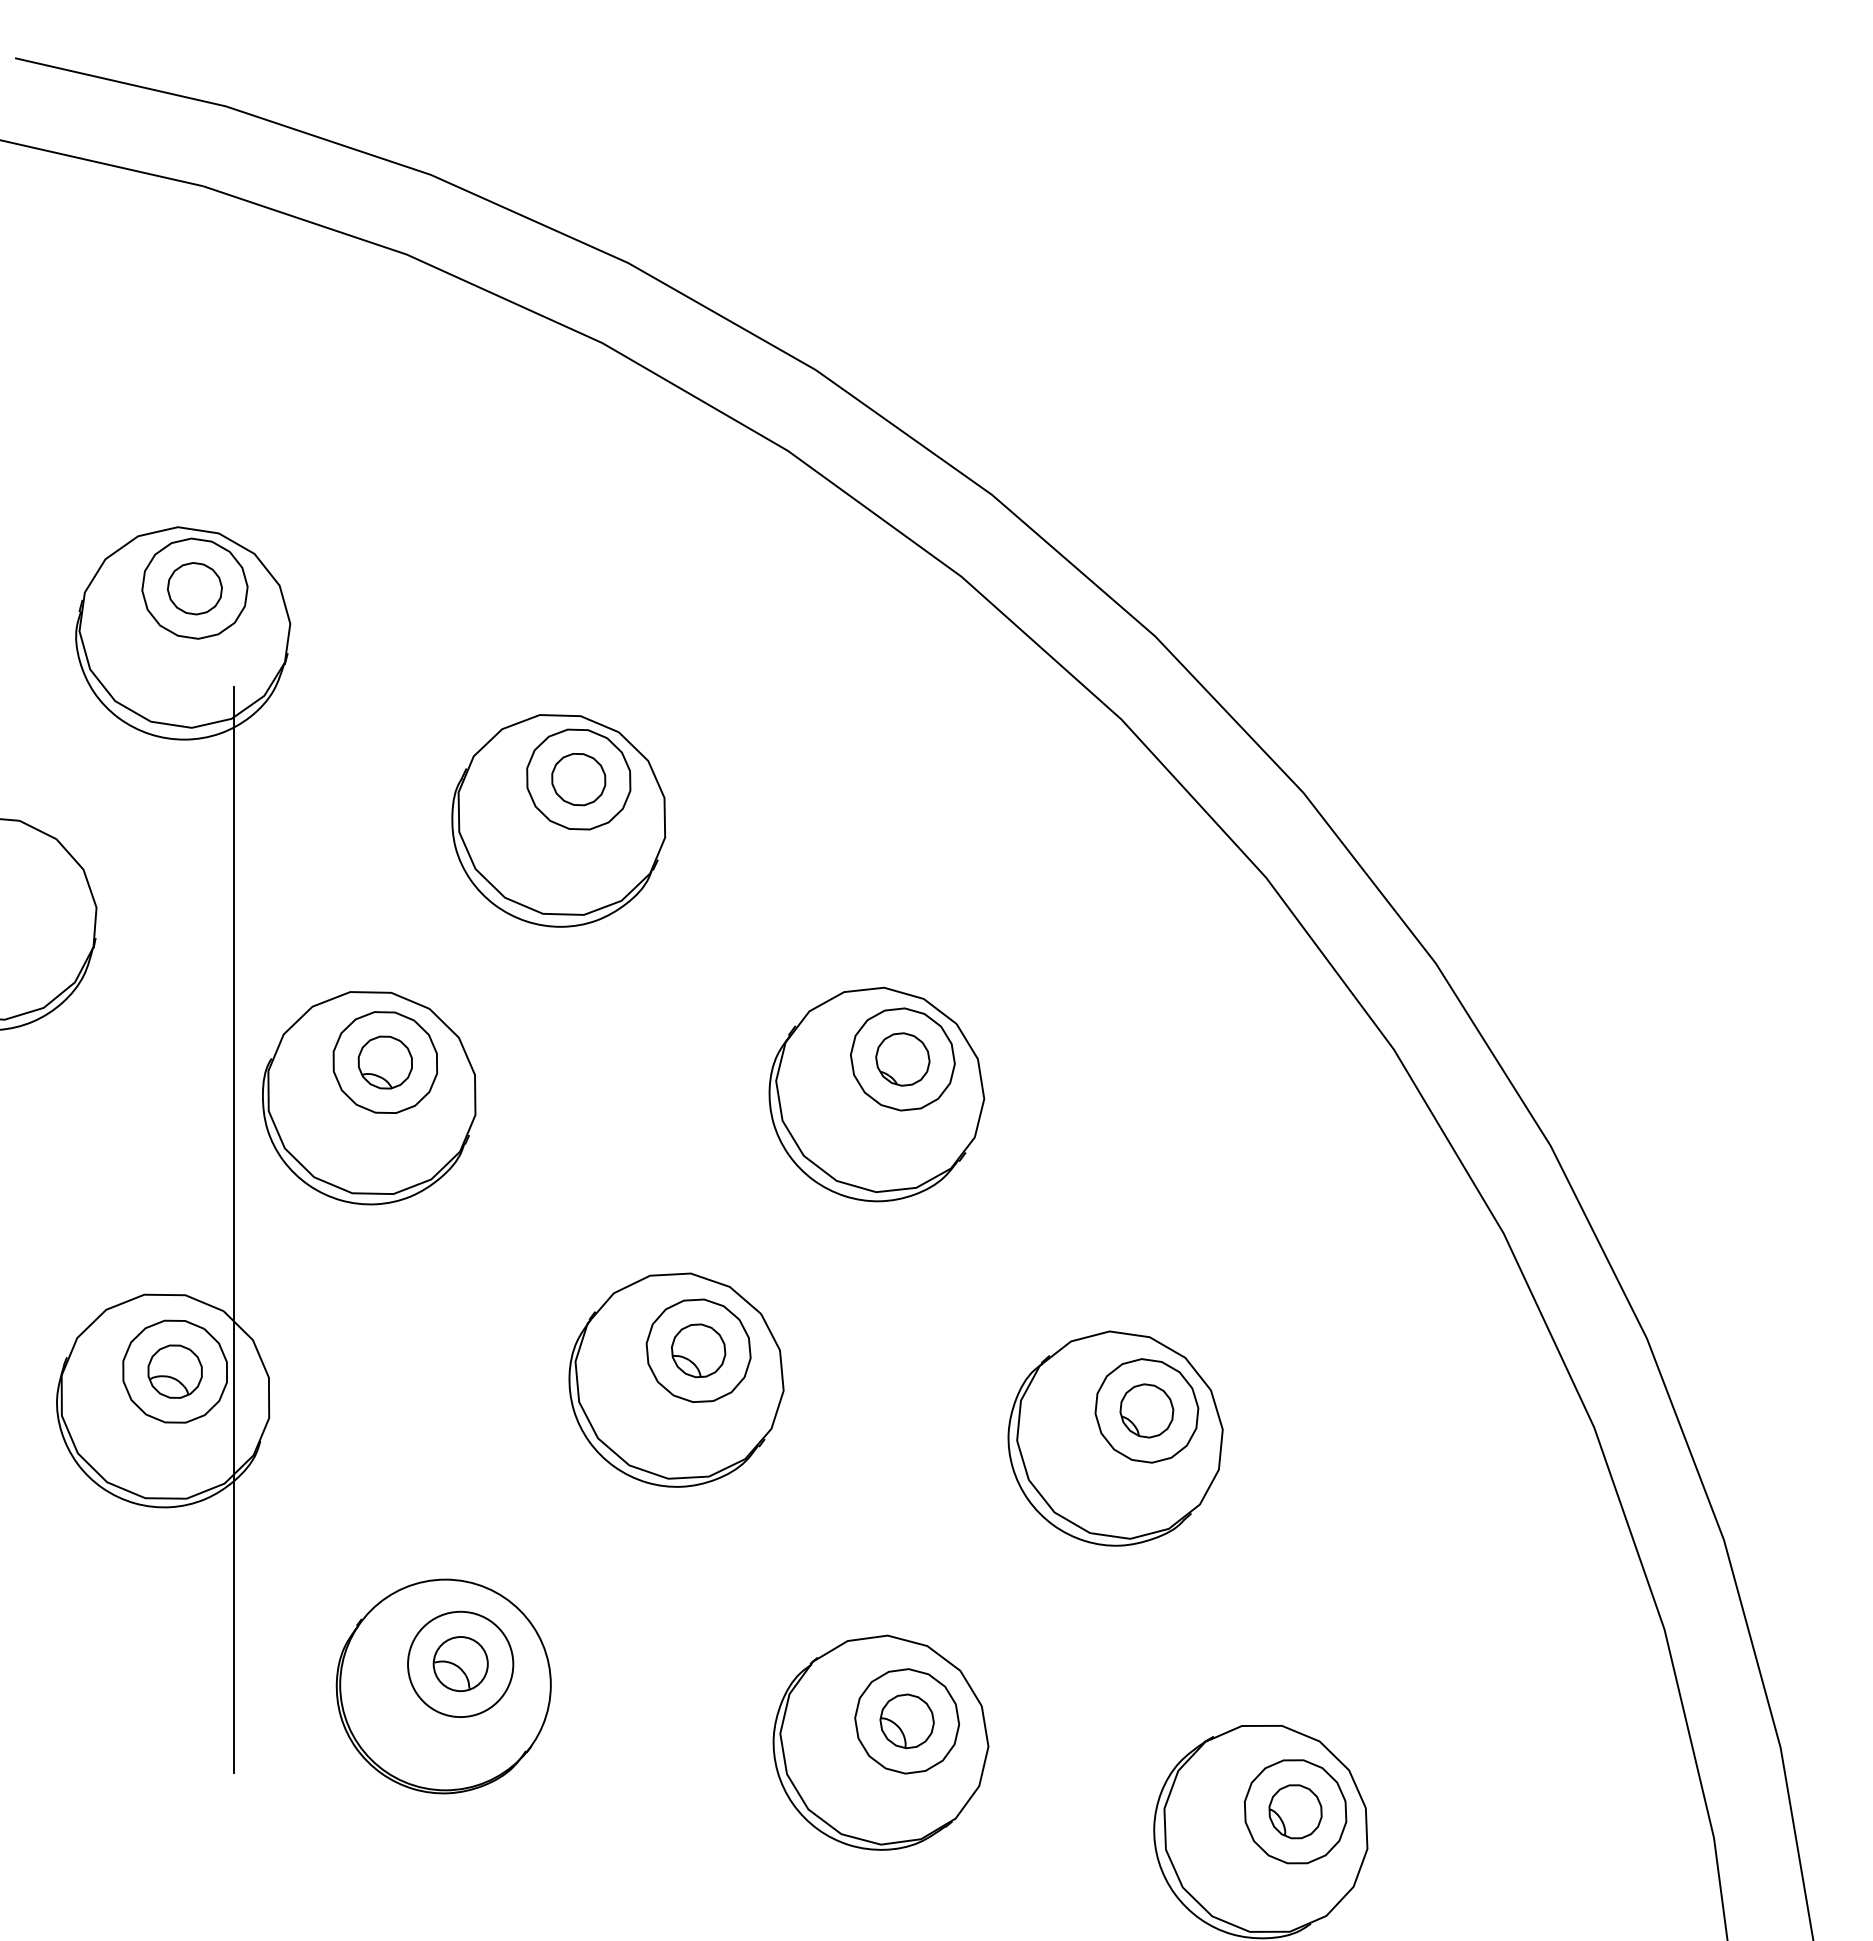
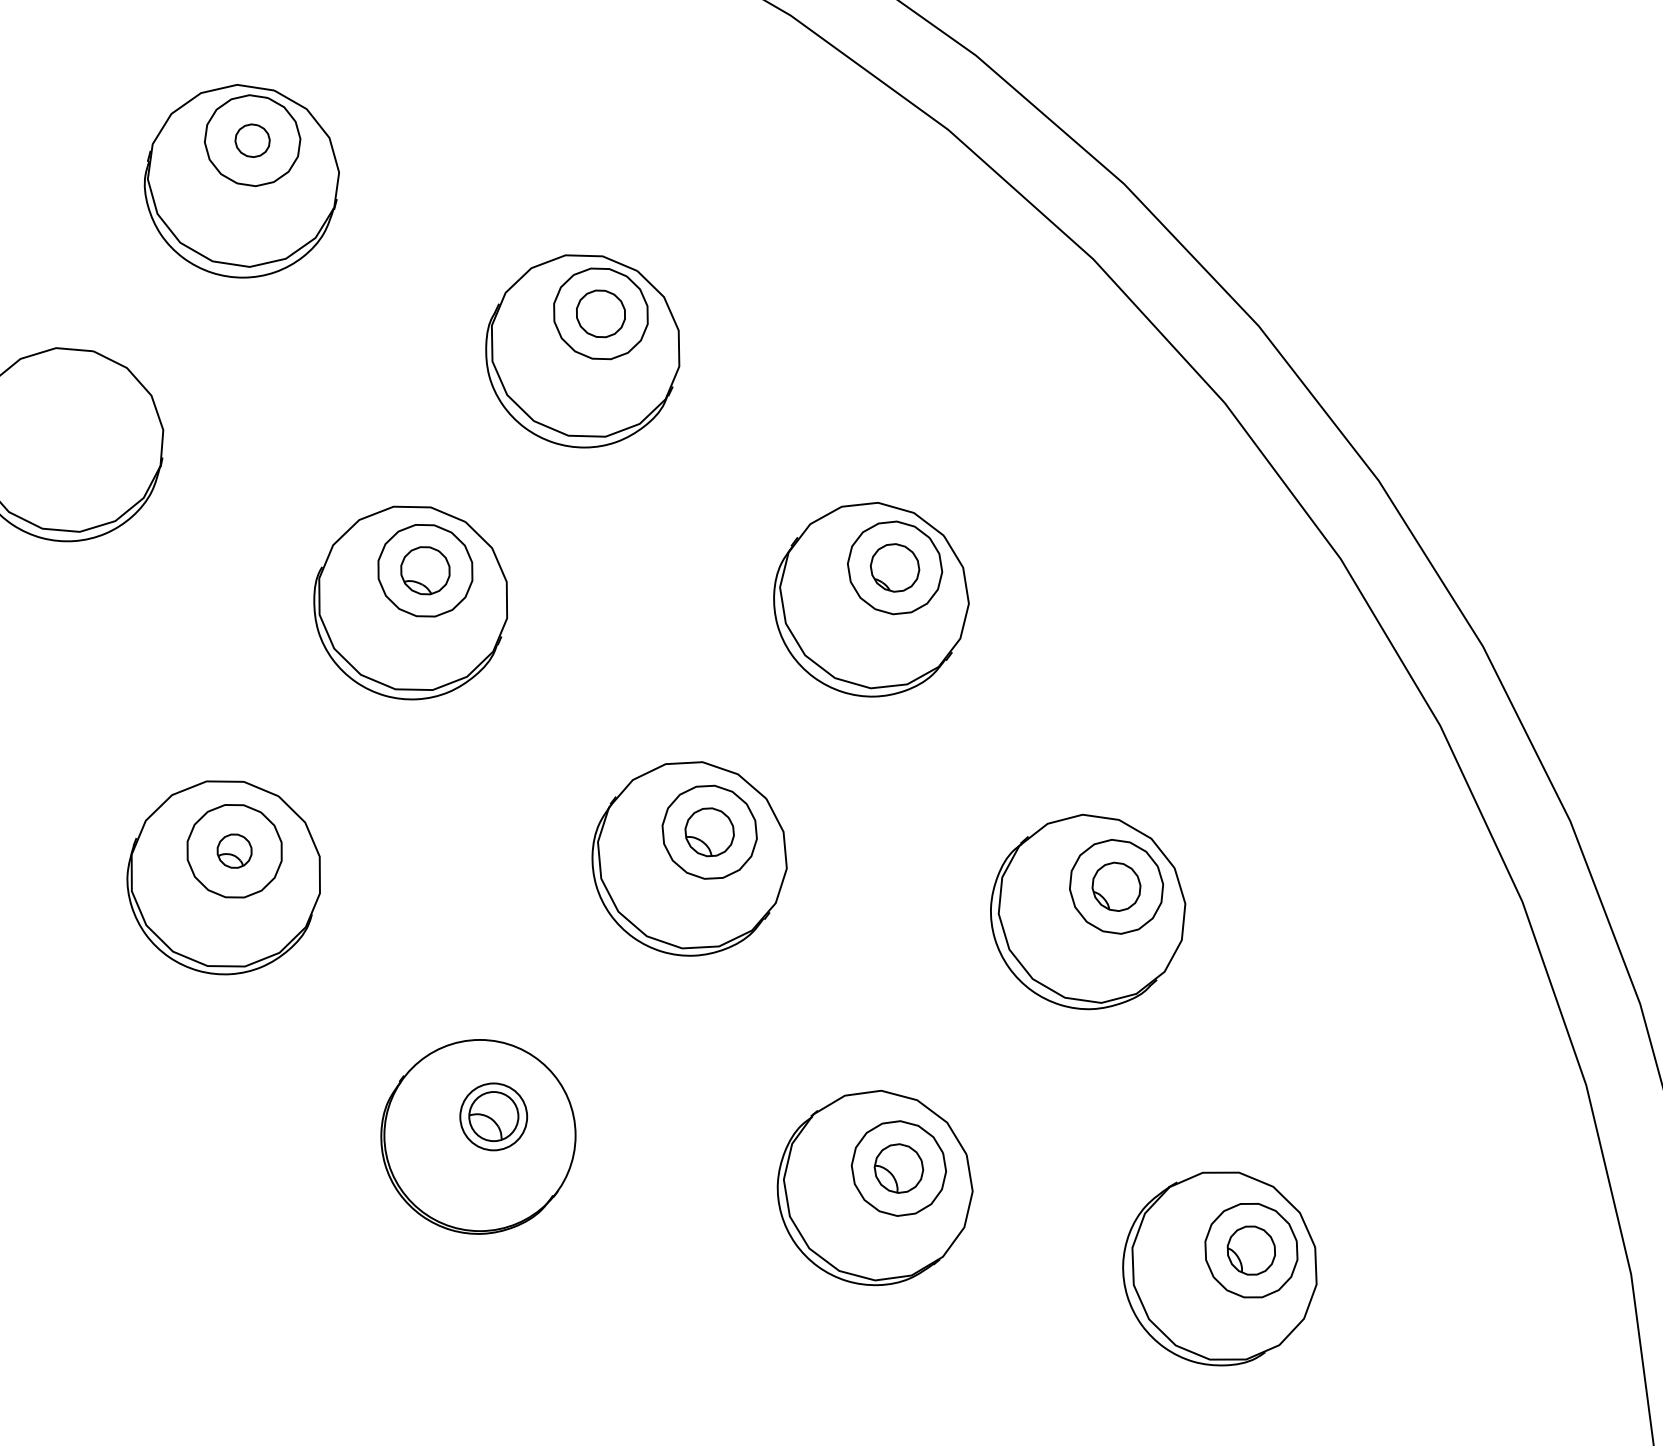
part: (194, 588) -> (252, 140), size x0.7
line: (234, 1230) -> (288, 723), removed
part: (174, 1371) -> (234, 851), size x0.7
circle: (460, 1664) -> (493, 1116), size x0.7

